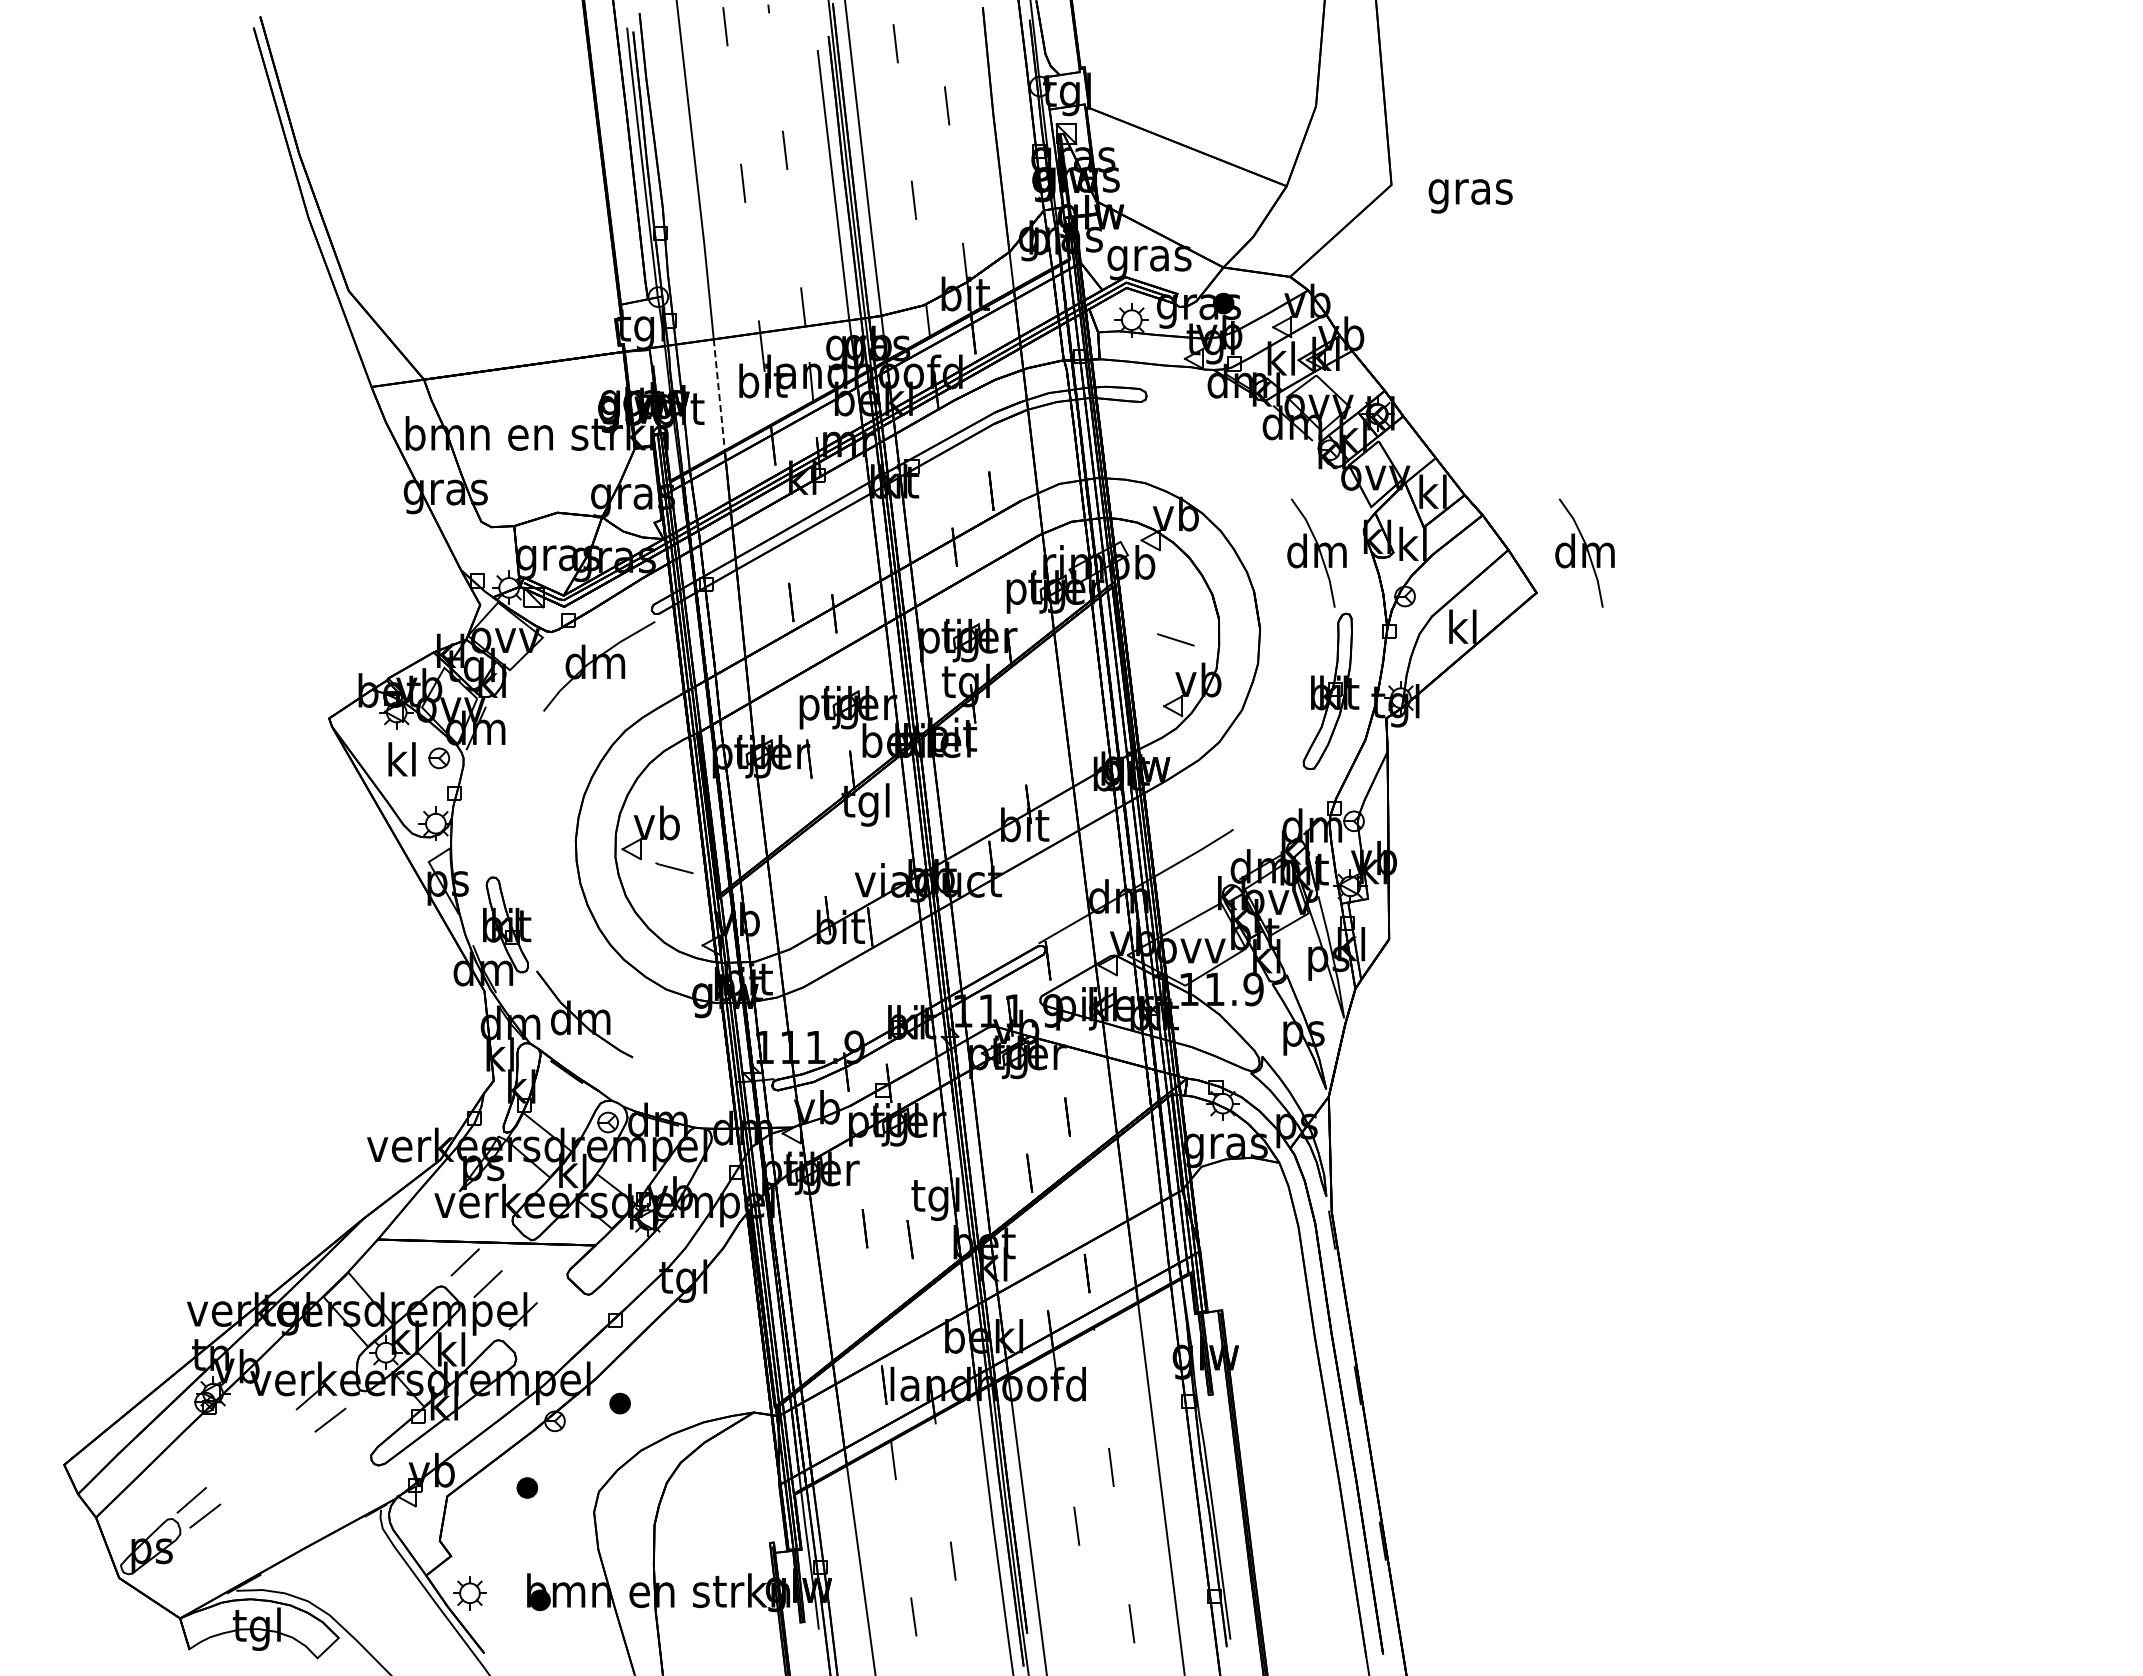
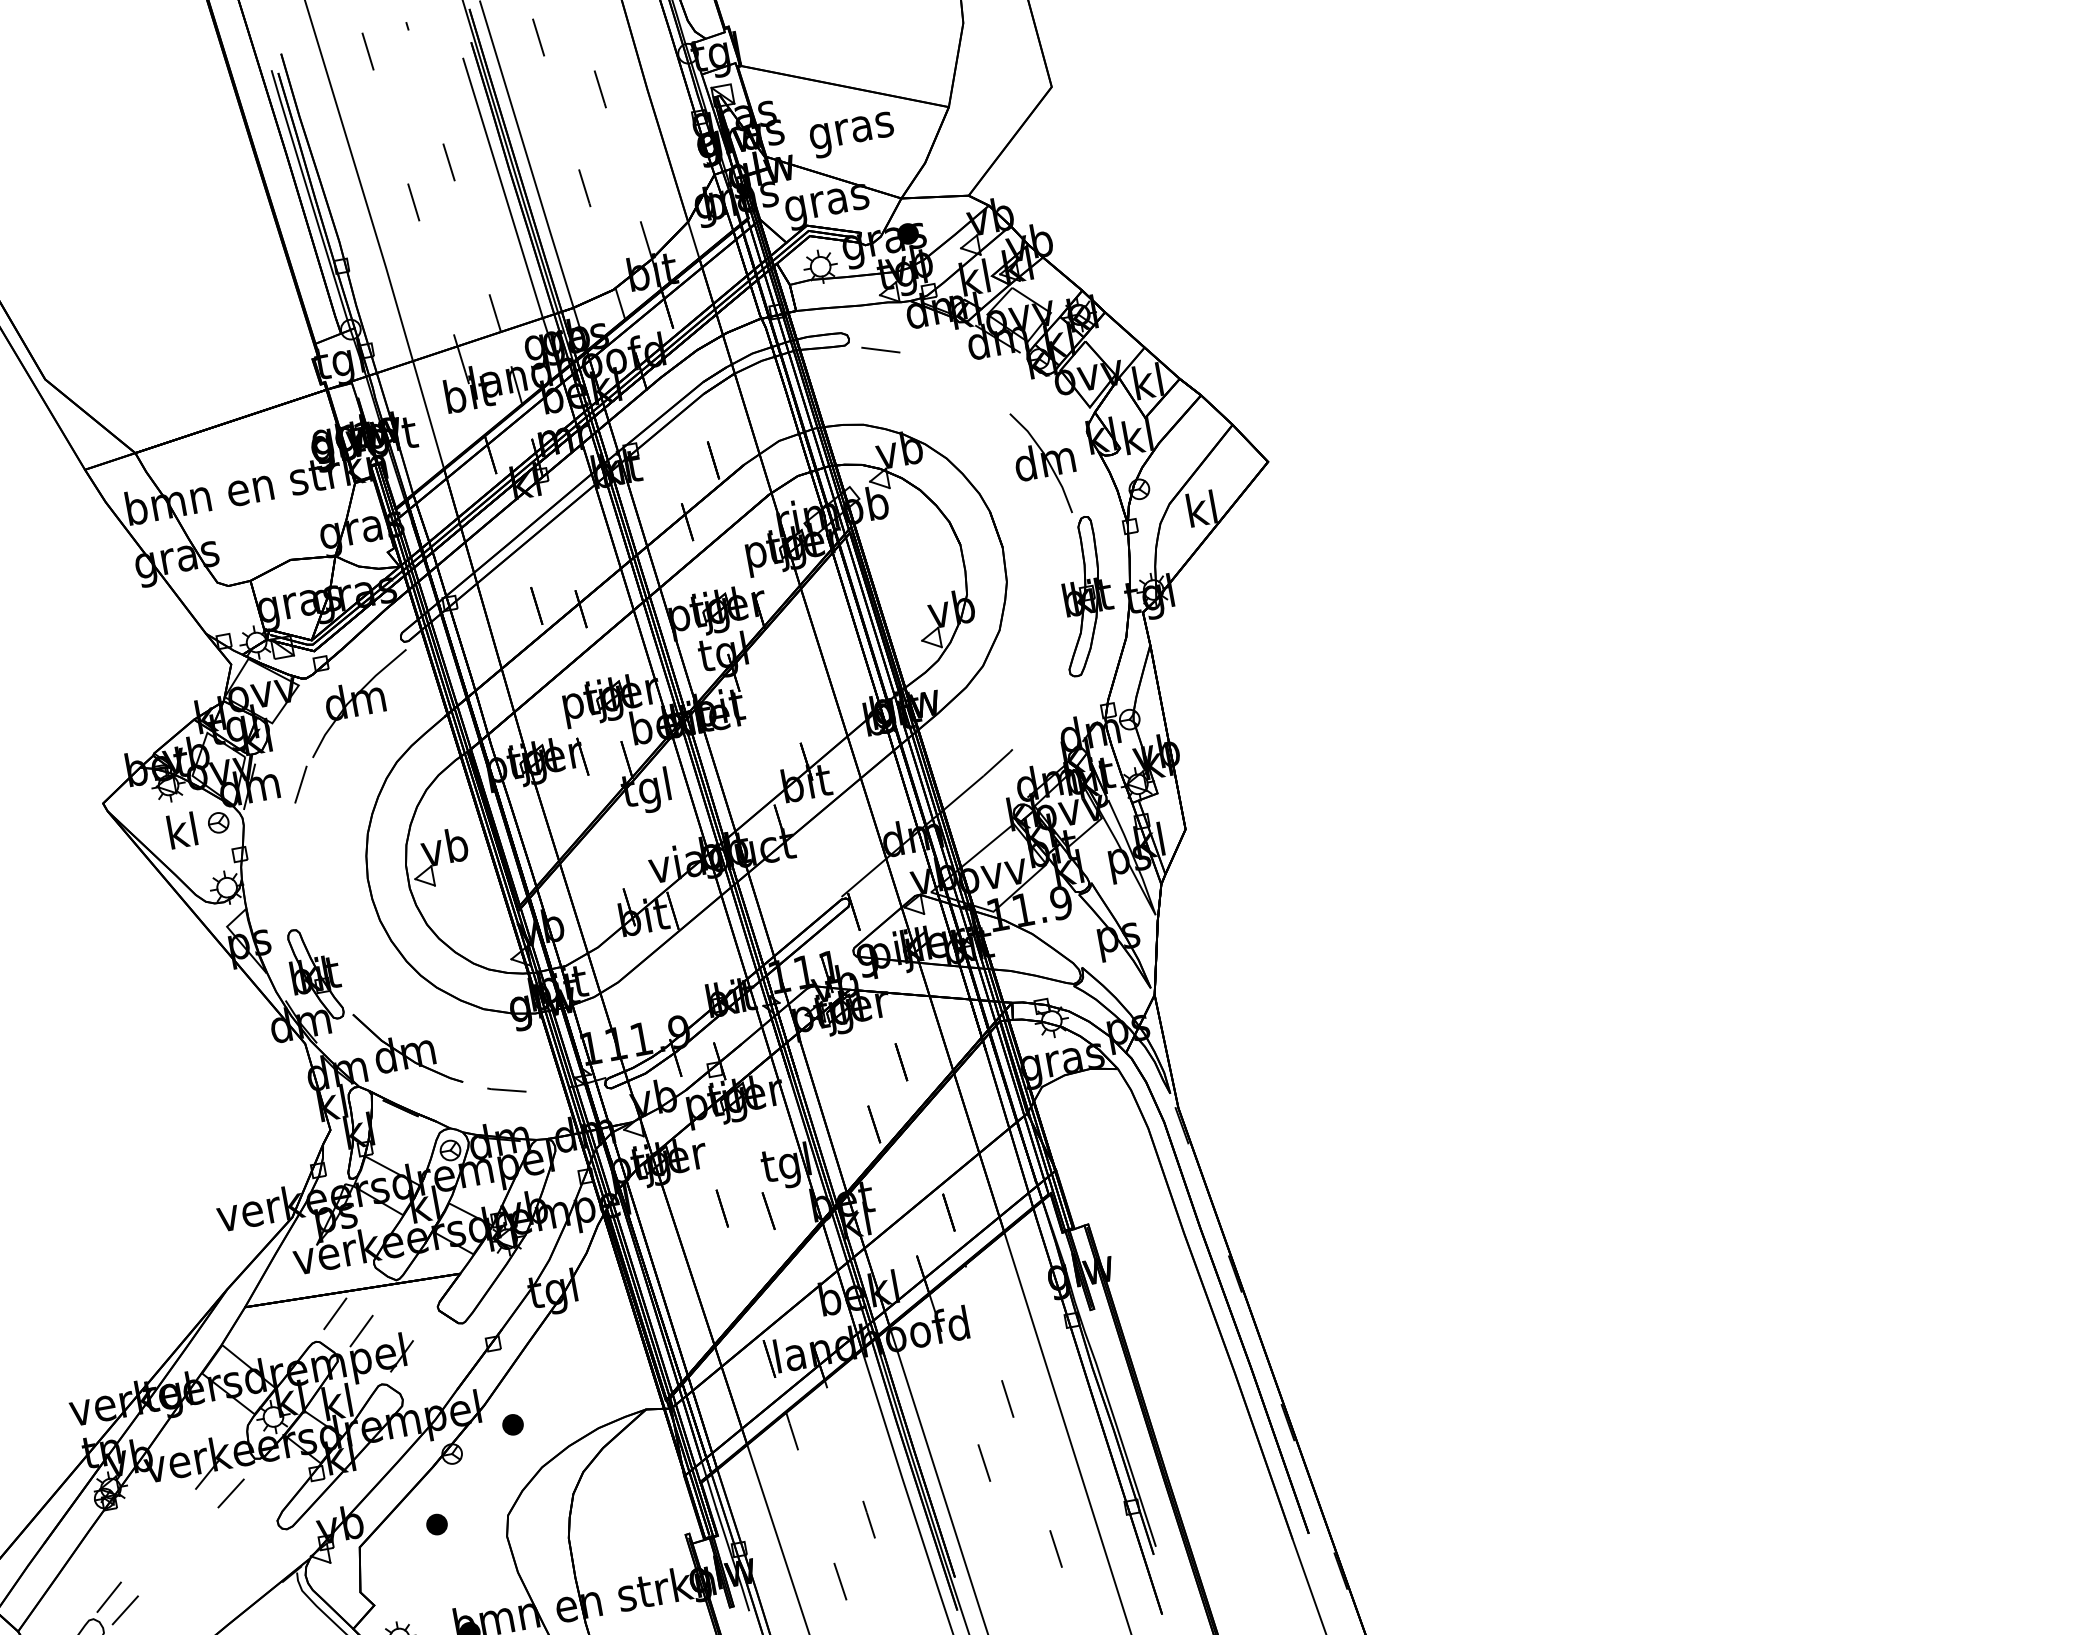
text: (1470, 196) -> (852, 135), moved
line: (719, 394) -> (428, 414), dashed -> solid
part: (1584, 552) -> (1307, 413), removed
line: (1175, 639) -> (880, 349), moved
line: (526, 735) -> (300, 784), added
line: (674, 868) -> (506, 1090), moved

